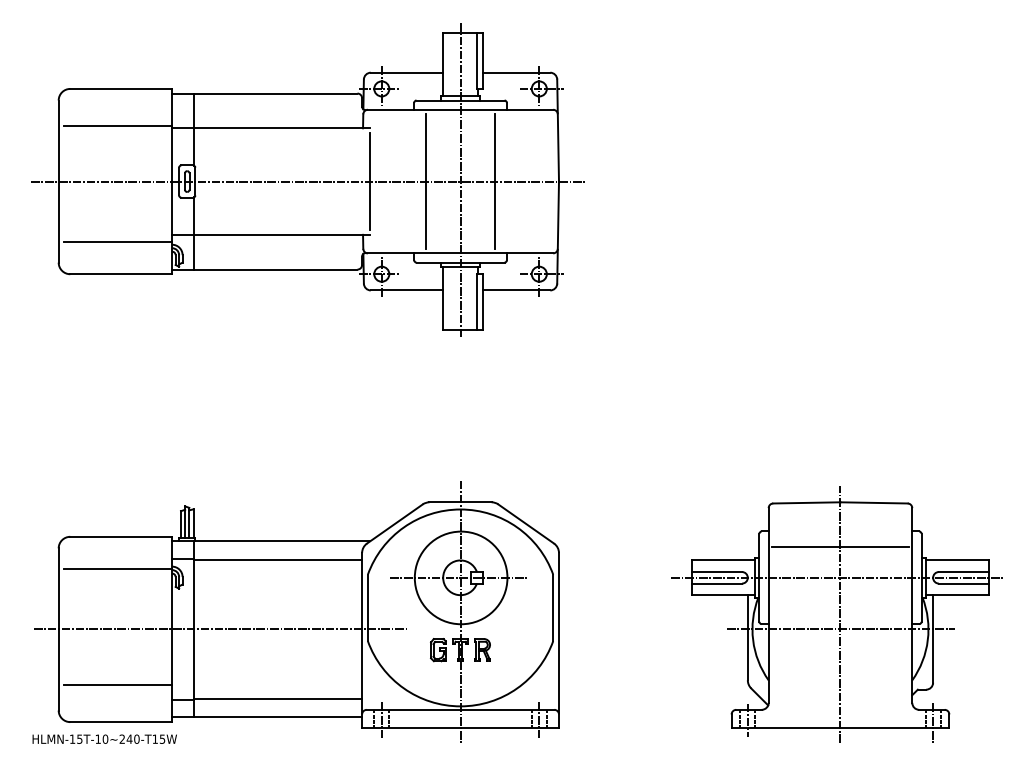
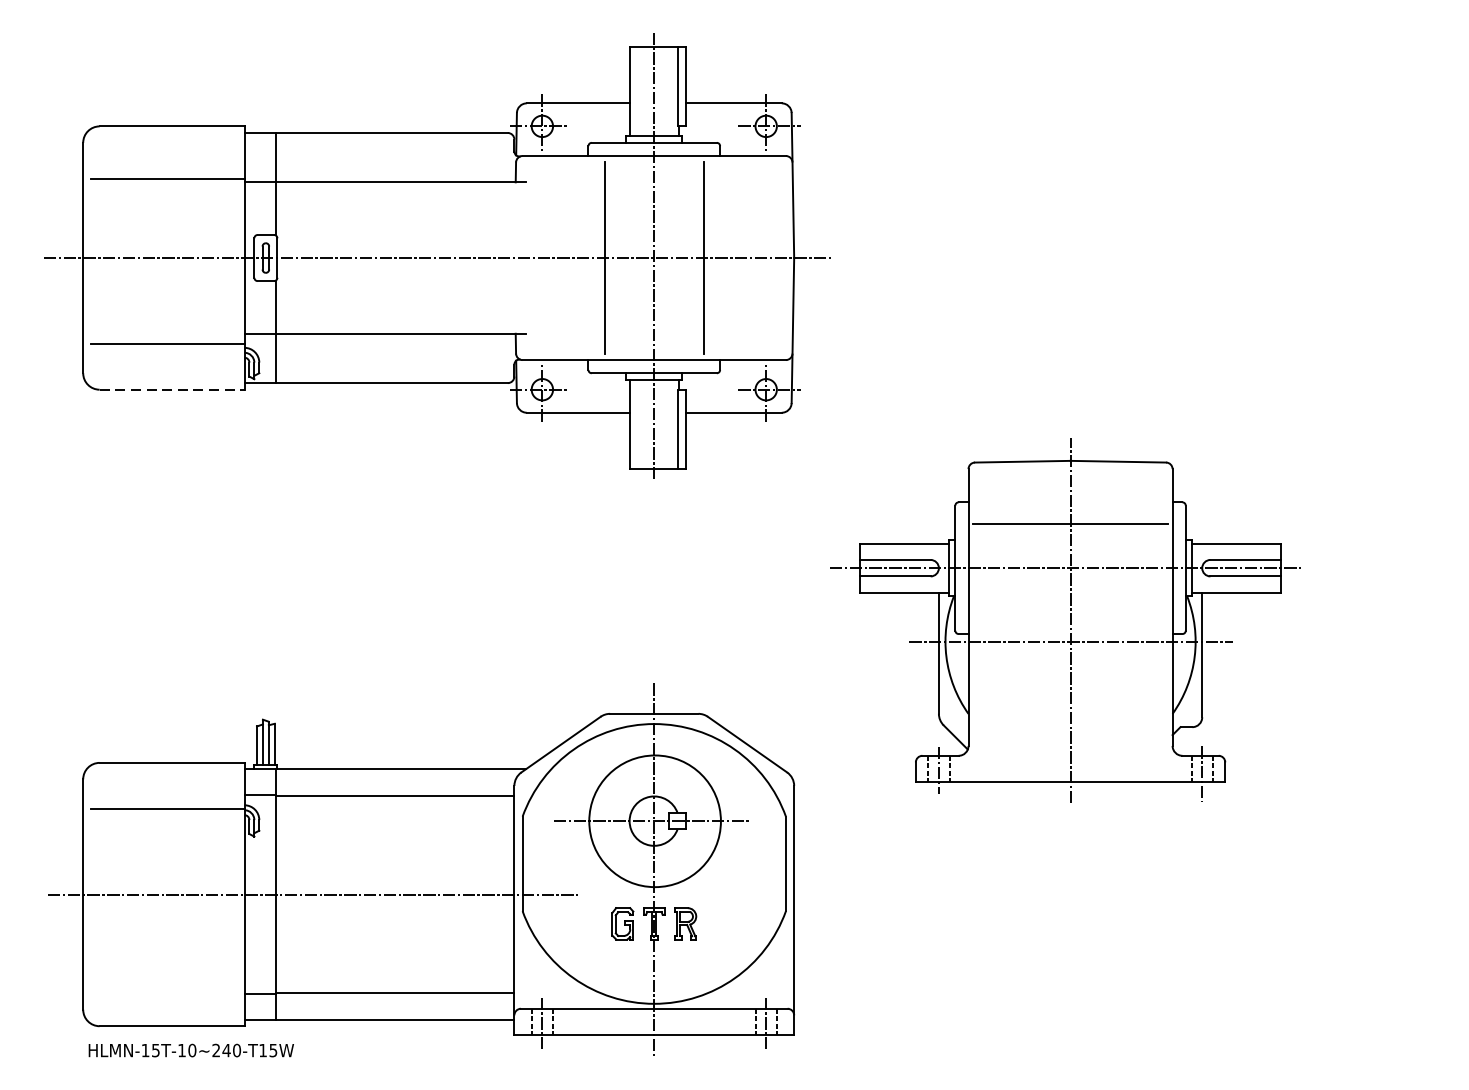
line: (370, 181) -> (526, 257), removed
line: (121, 274) -> (172, 390), solid -> dashed
part: (836, 614) -> (1064, 620), moved
line: (118, 685) -> (168, 974), removed
text: (104, 738) -> (190, 1049), moved

